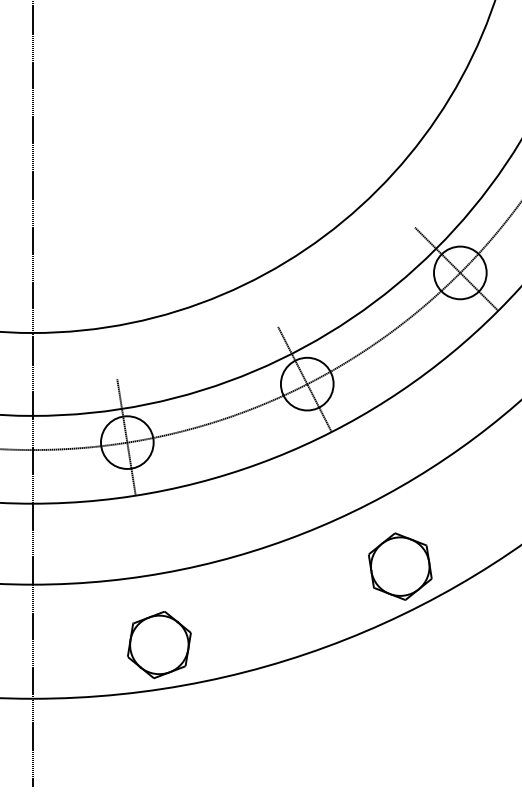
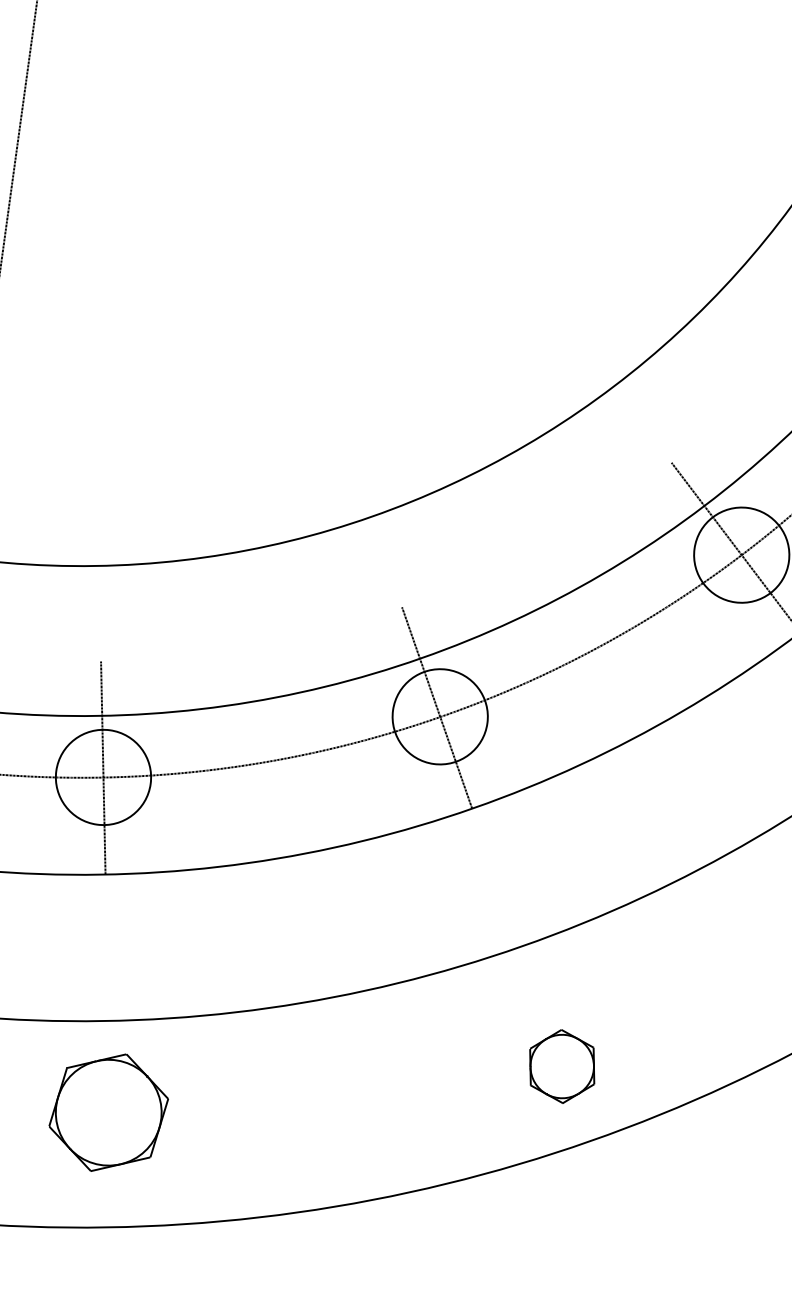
part: (400, 566) -> (562, 1066), size x0.6
part: (159, 645) -> (108, 1113), moved

